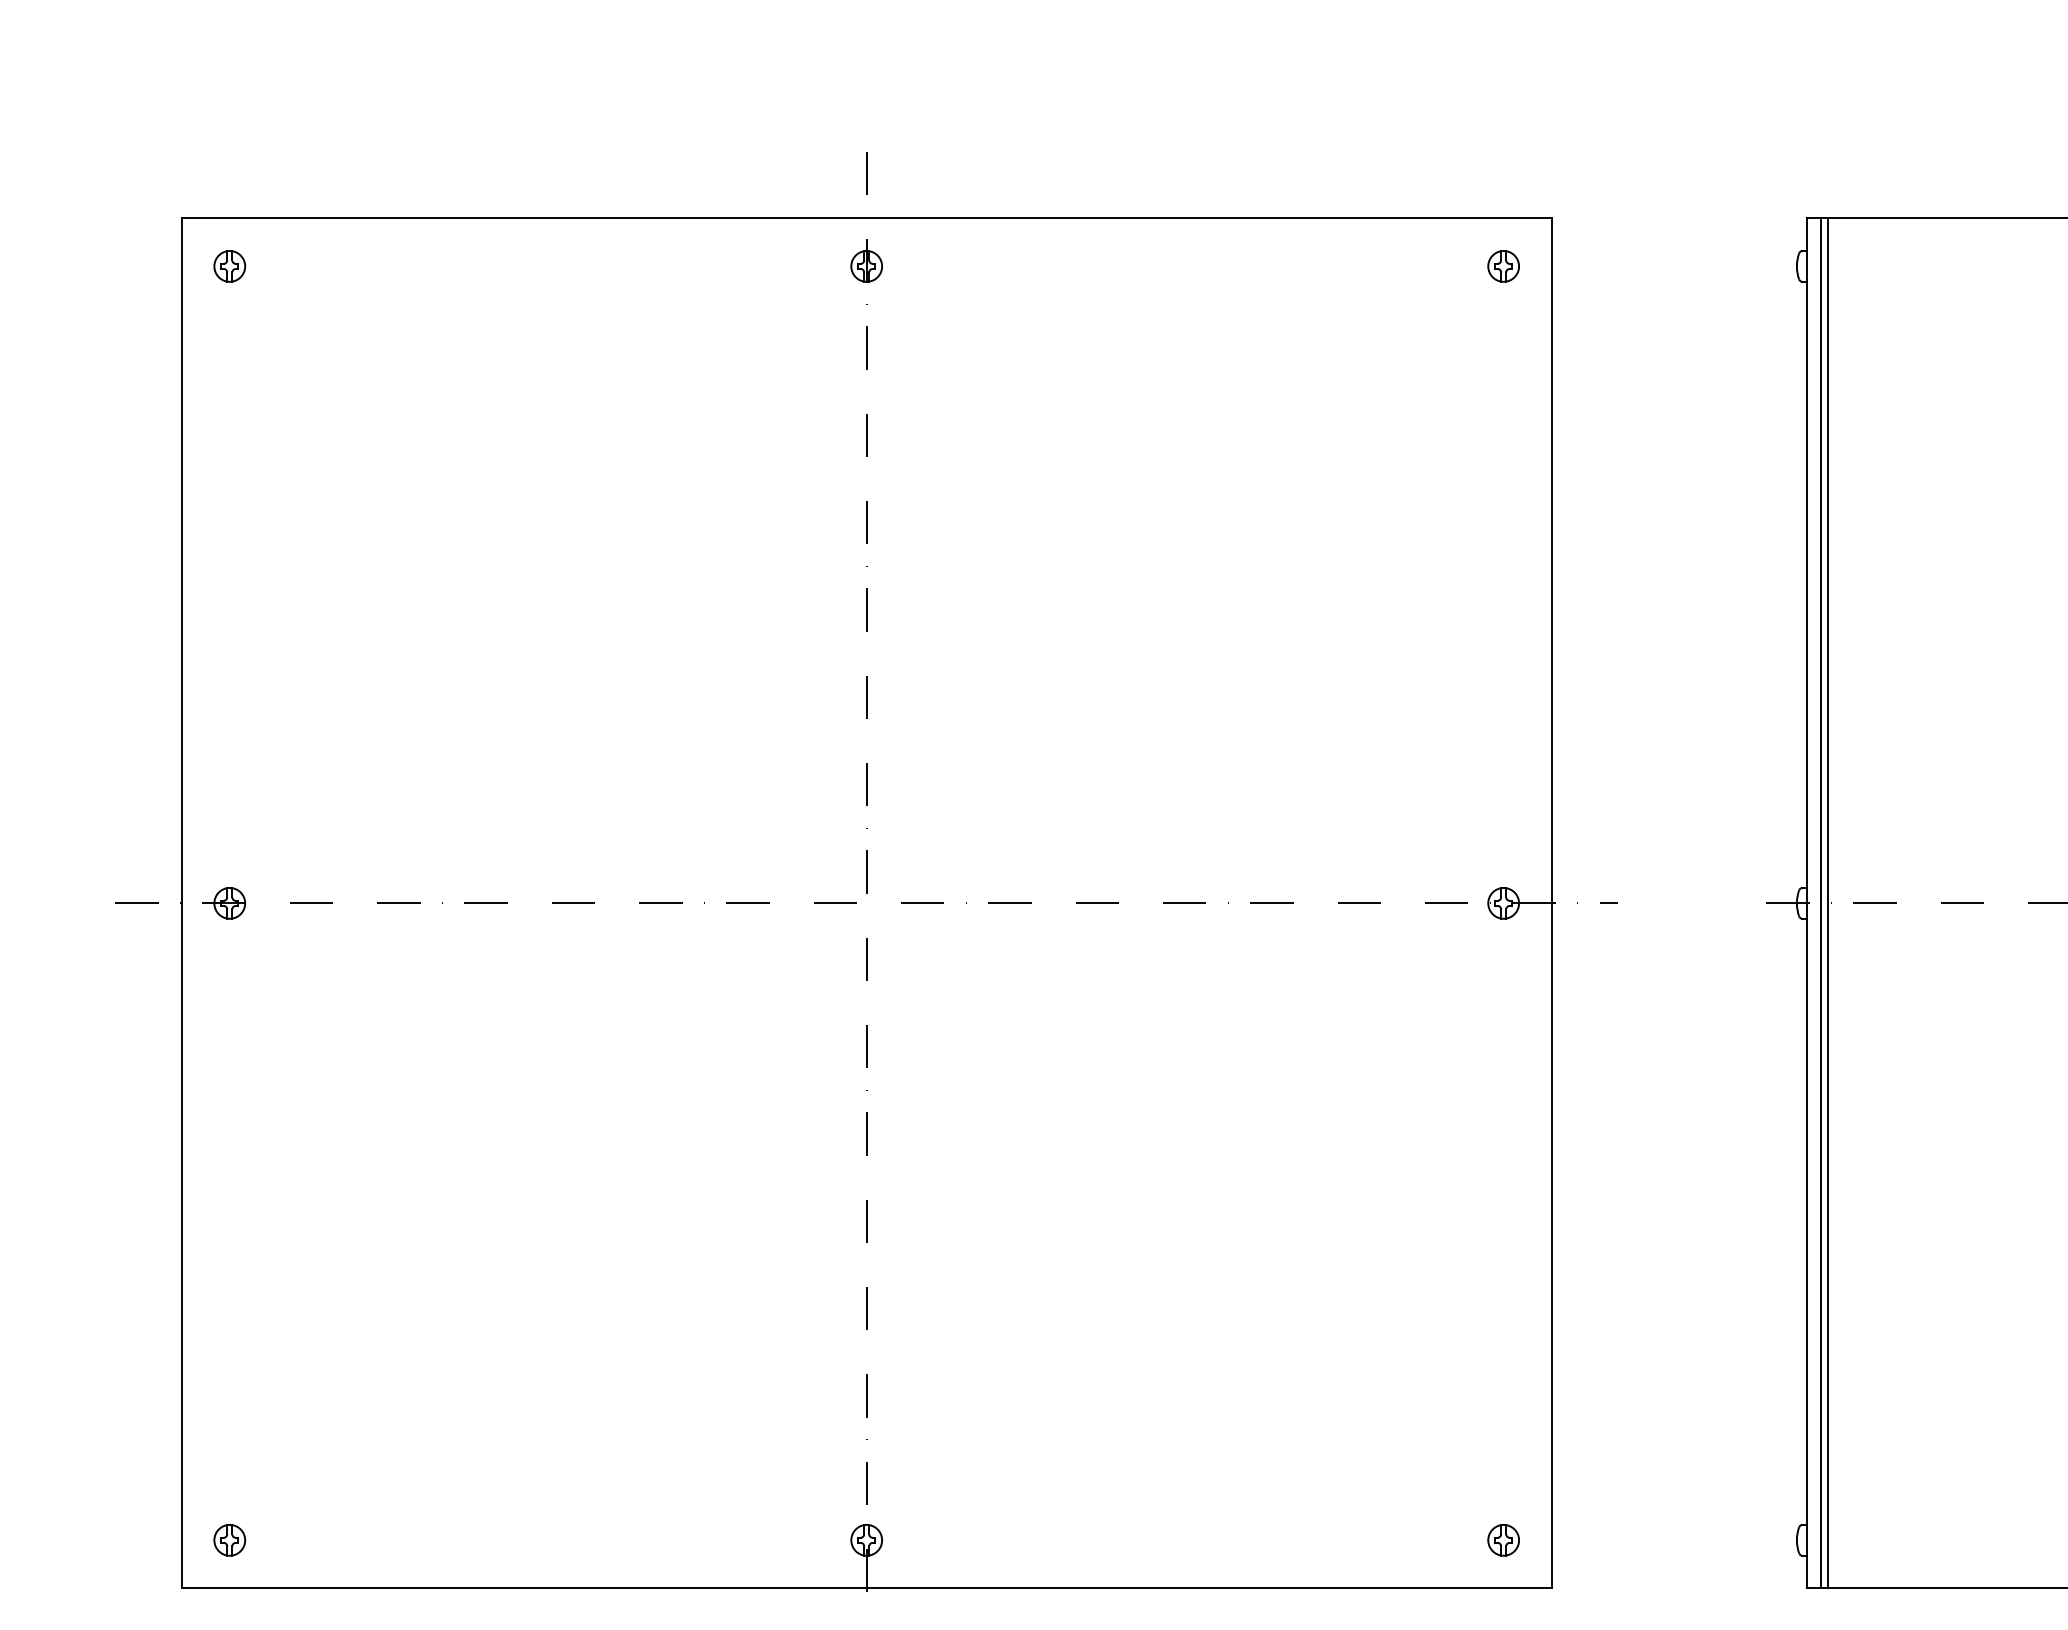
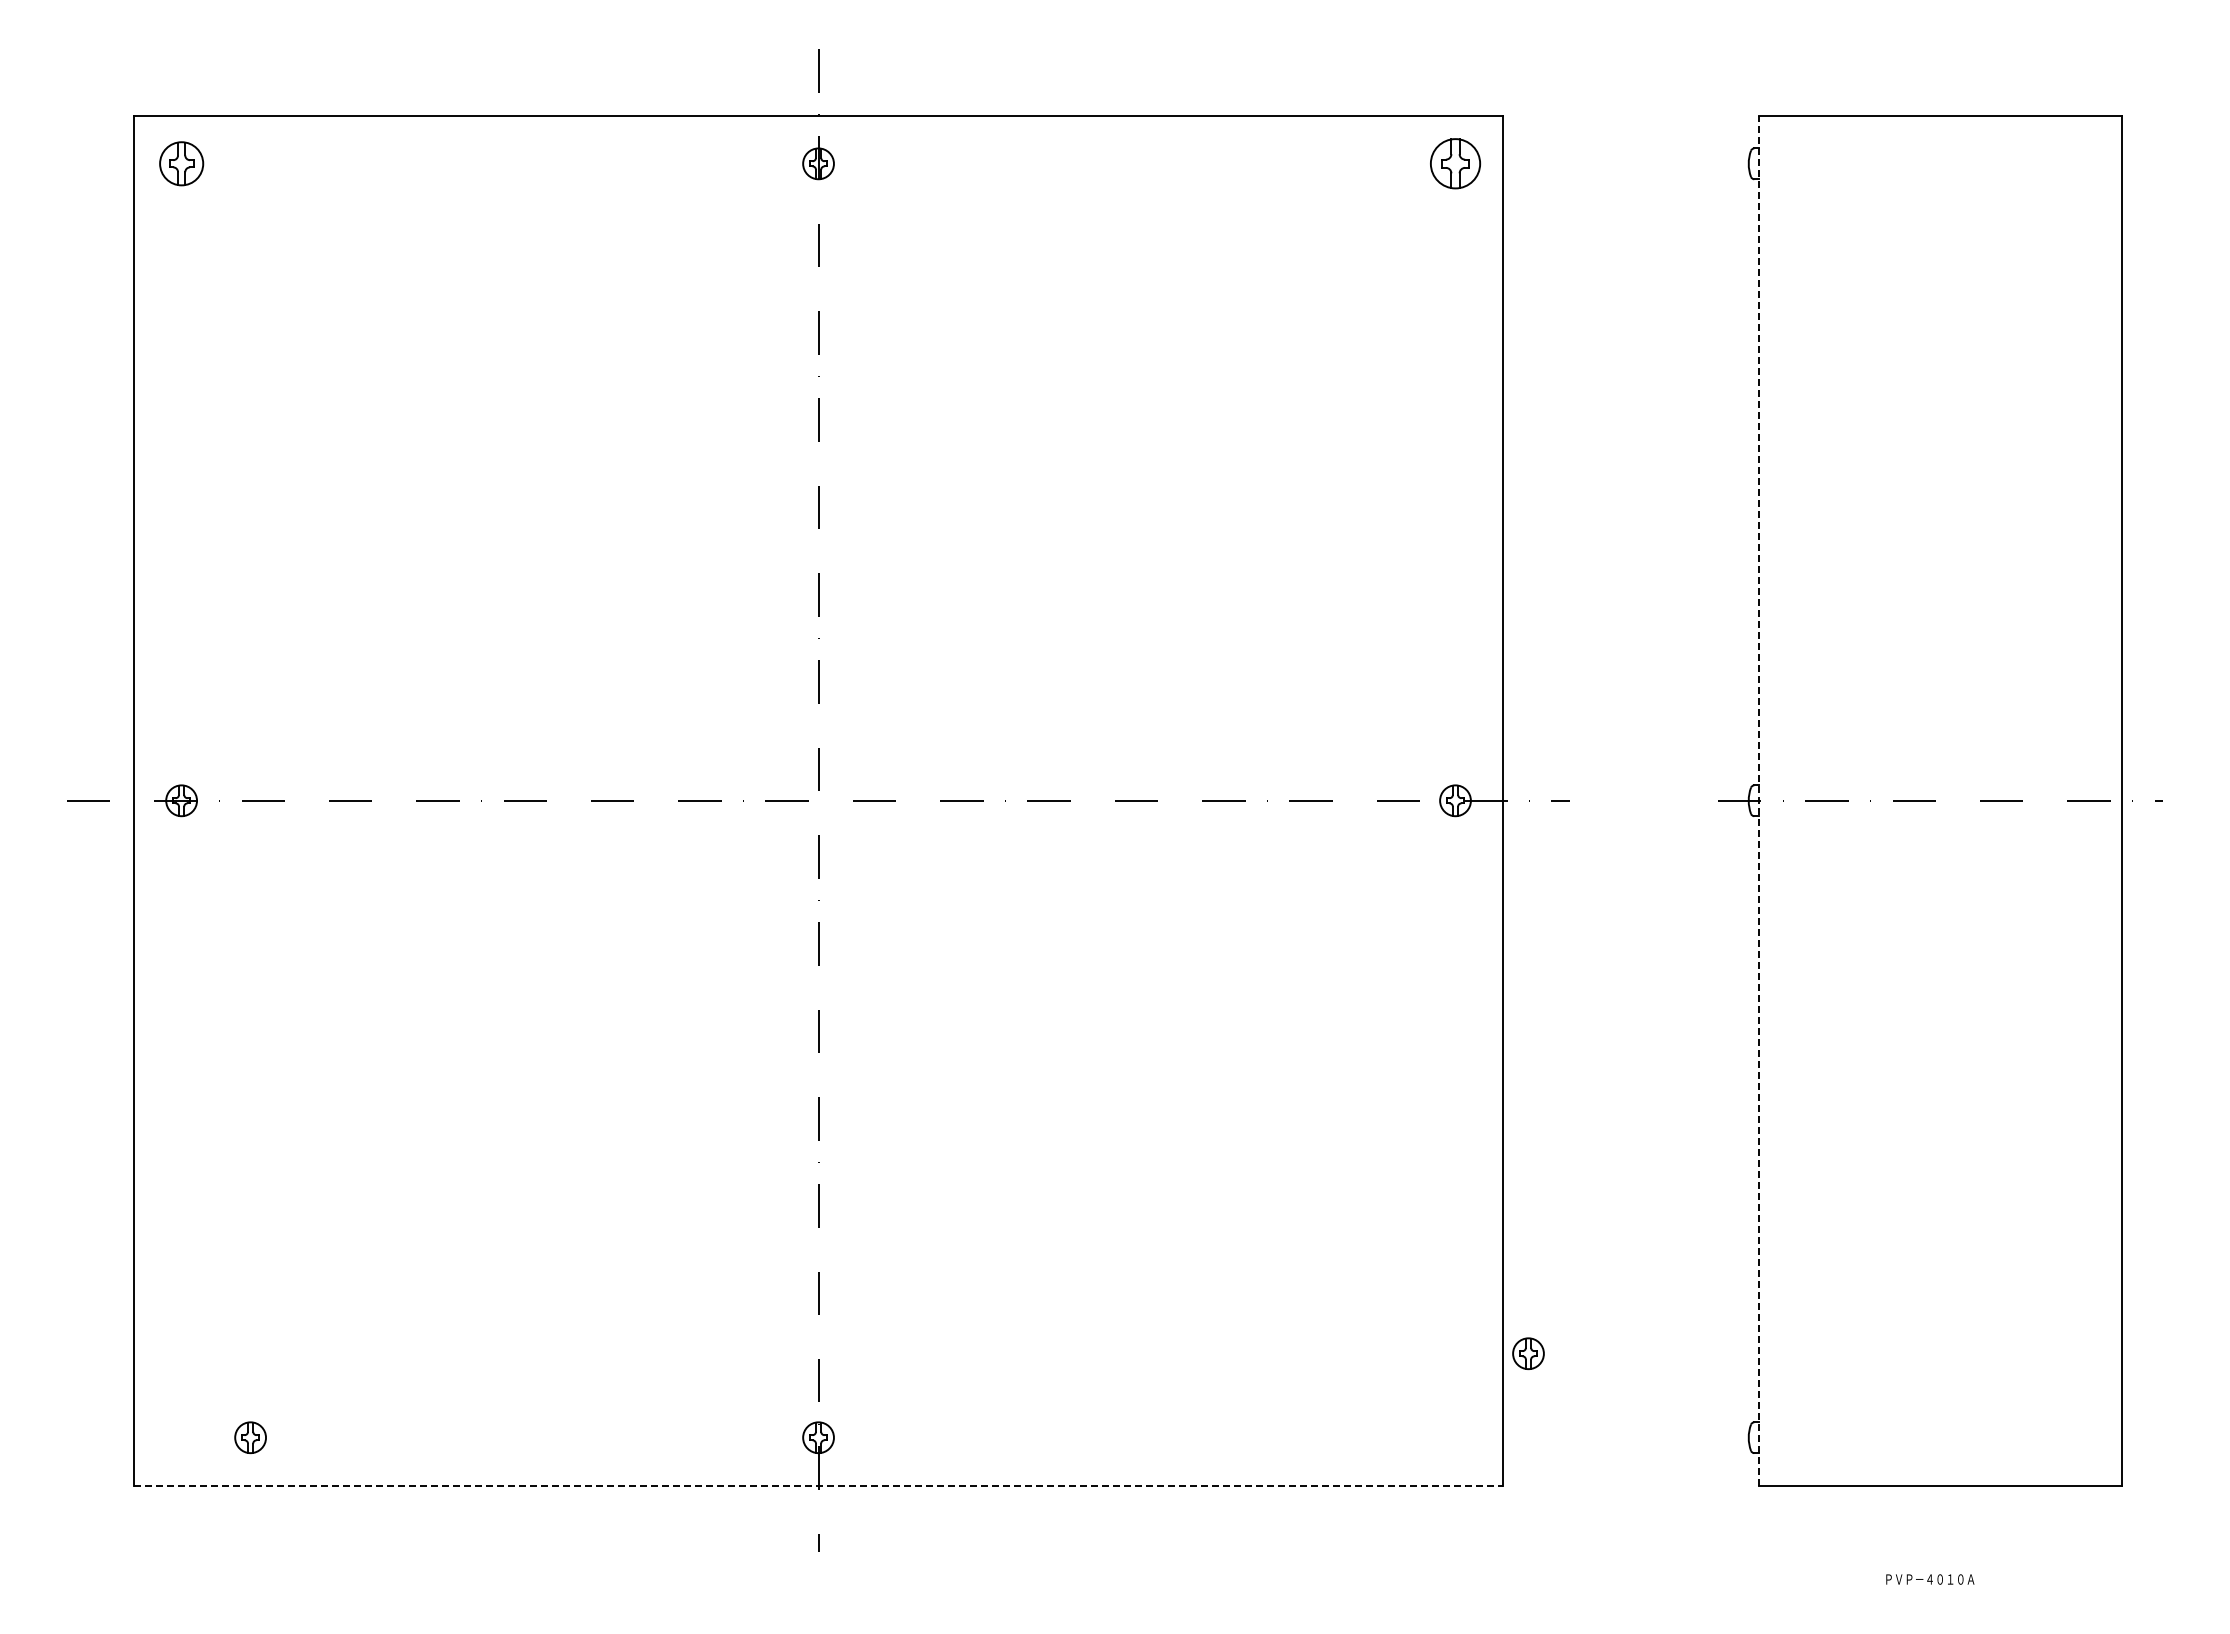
part: (229, 266) -> (181, 163), size x1.4
part: (1503, 266) -> (1455, 163), size x1.6
line: (1807, 903) -> (1759, 800), solid -> dashed
line: (1820, 903) -> (1772, 800), removed
line: (1827, 903) -> (1779, 800), removed
part: (229, 1540) -> (250, 1437), moved
part: (1503, 1540) -> (1528, 1353), moved
line: (866, 1588) -> (818, 1485), solid -> dashed

